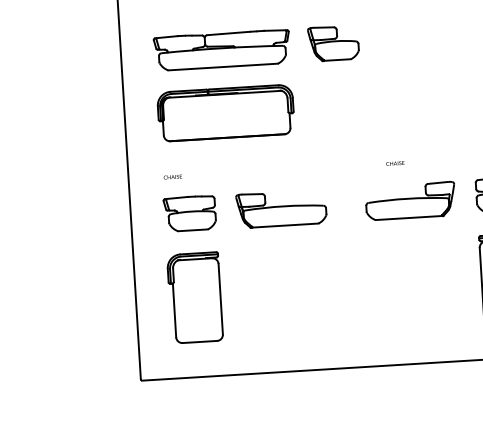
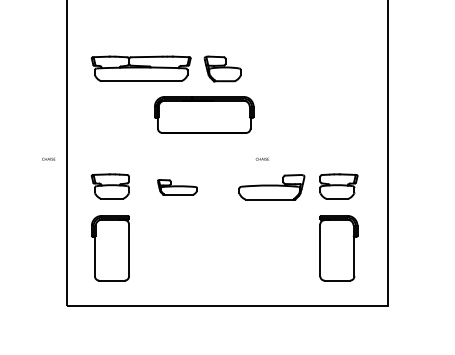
part: (226, 112) -> (204, 114), moved
text: (172, 176) -> (48, 158), moved
part: (281, 209) -> (177, 187), size x0.6

